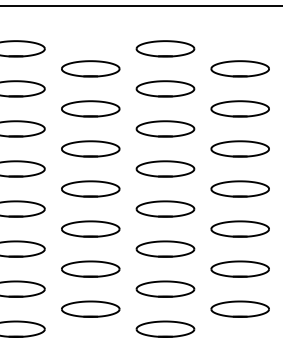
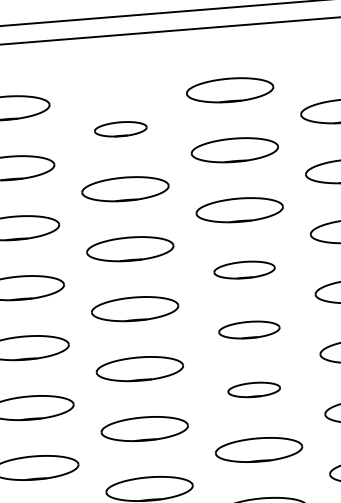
part: (90, 68) -> (120, 128), size x0.6
part: (165, 168) -> (244, 269), size x0.7
part: (165, 208) -> (249, 329), size x0.7
part: (165, 248) -> (254, 389), size x0.6

